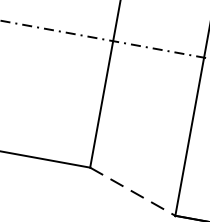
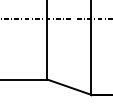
line: (133, 192) -> (69, 87), dashed -> solid

